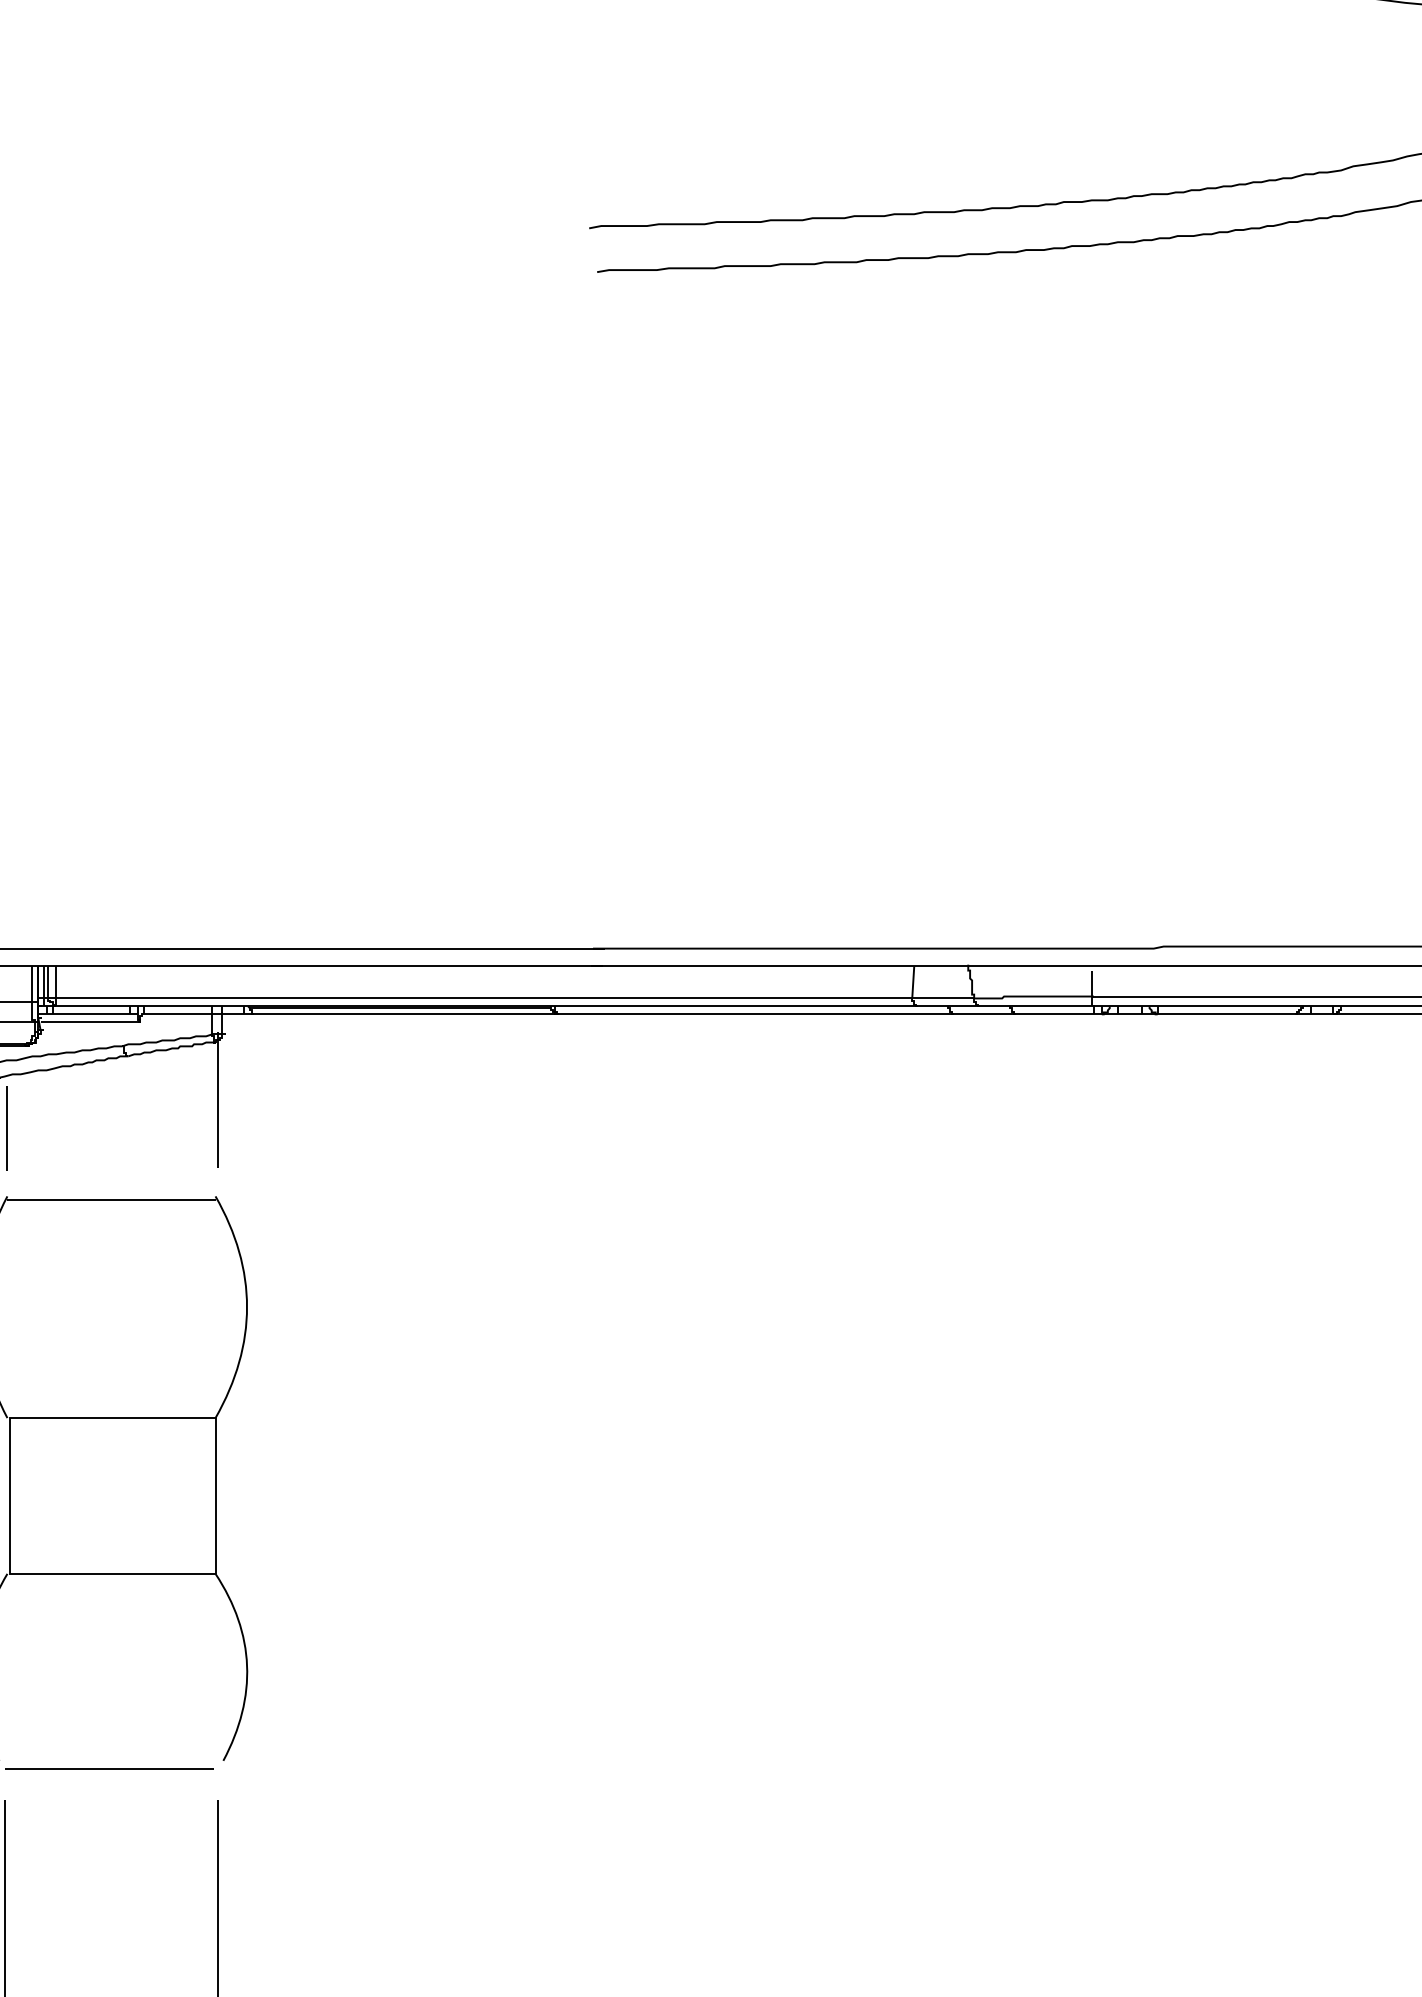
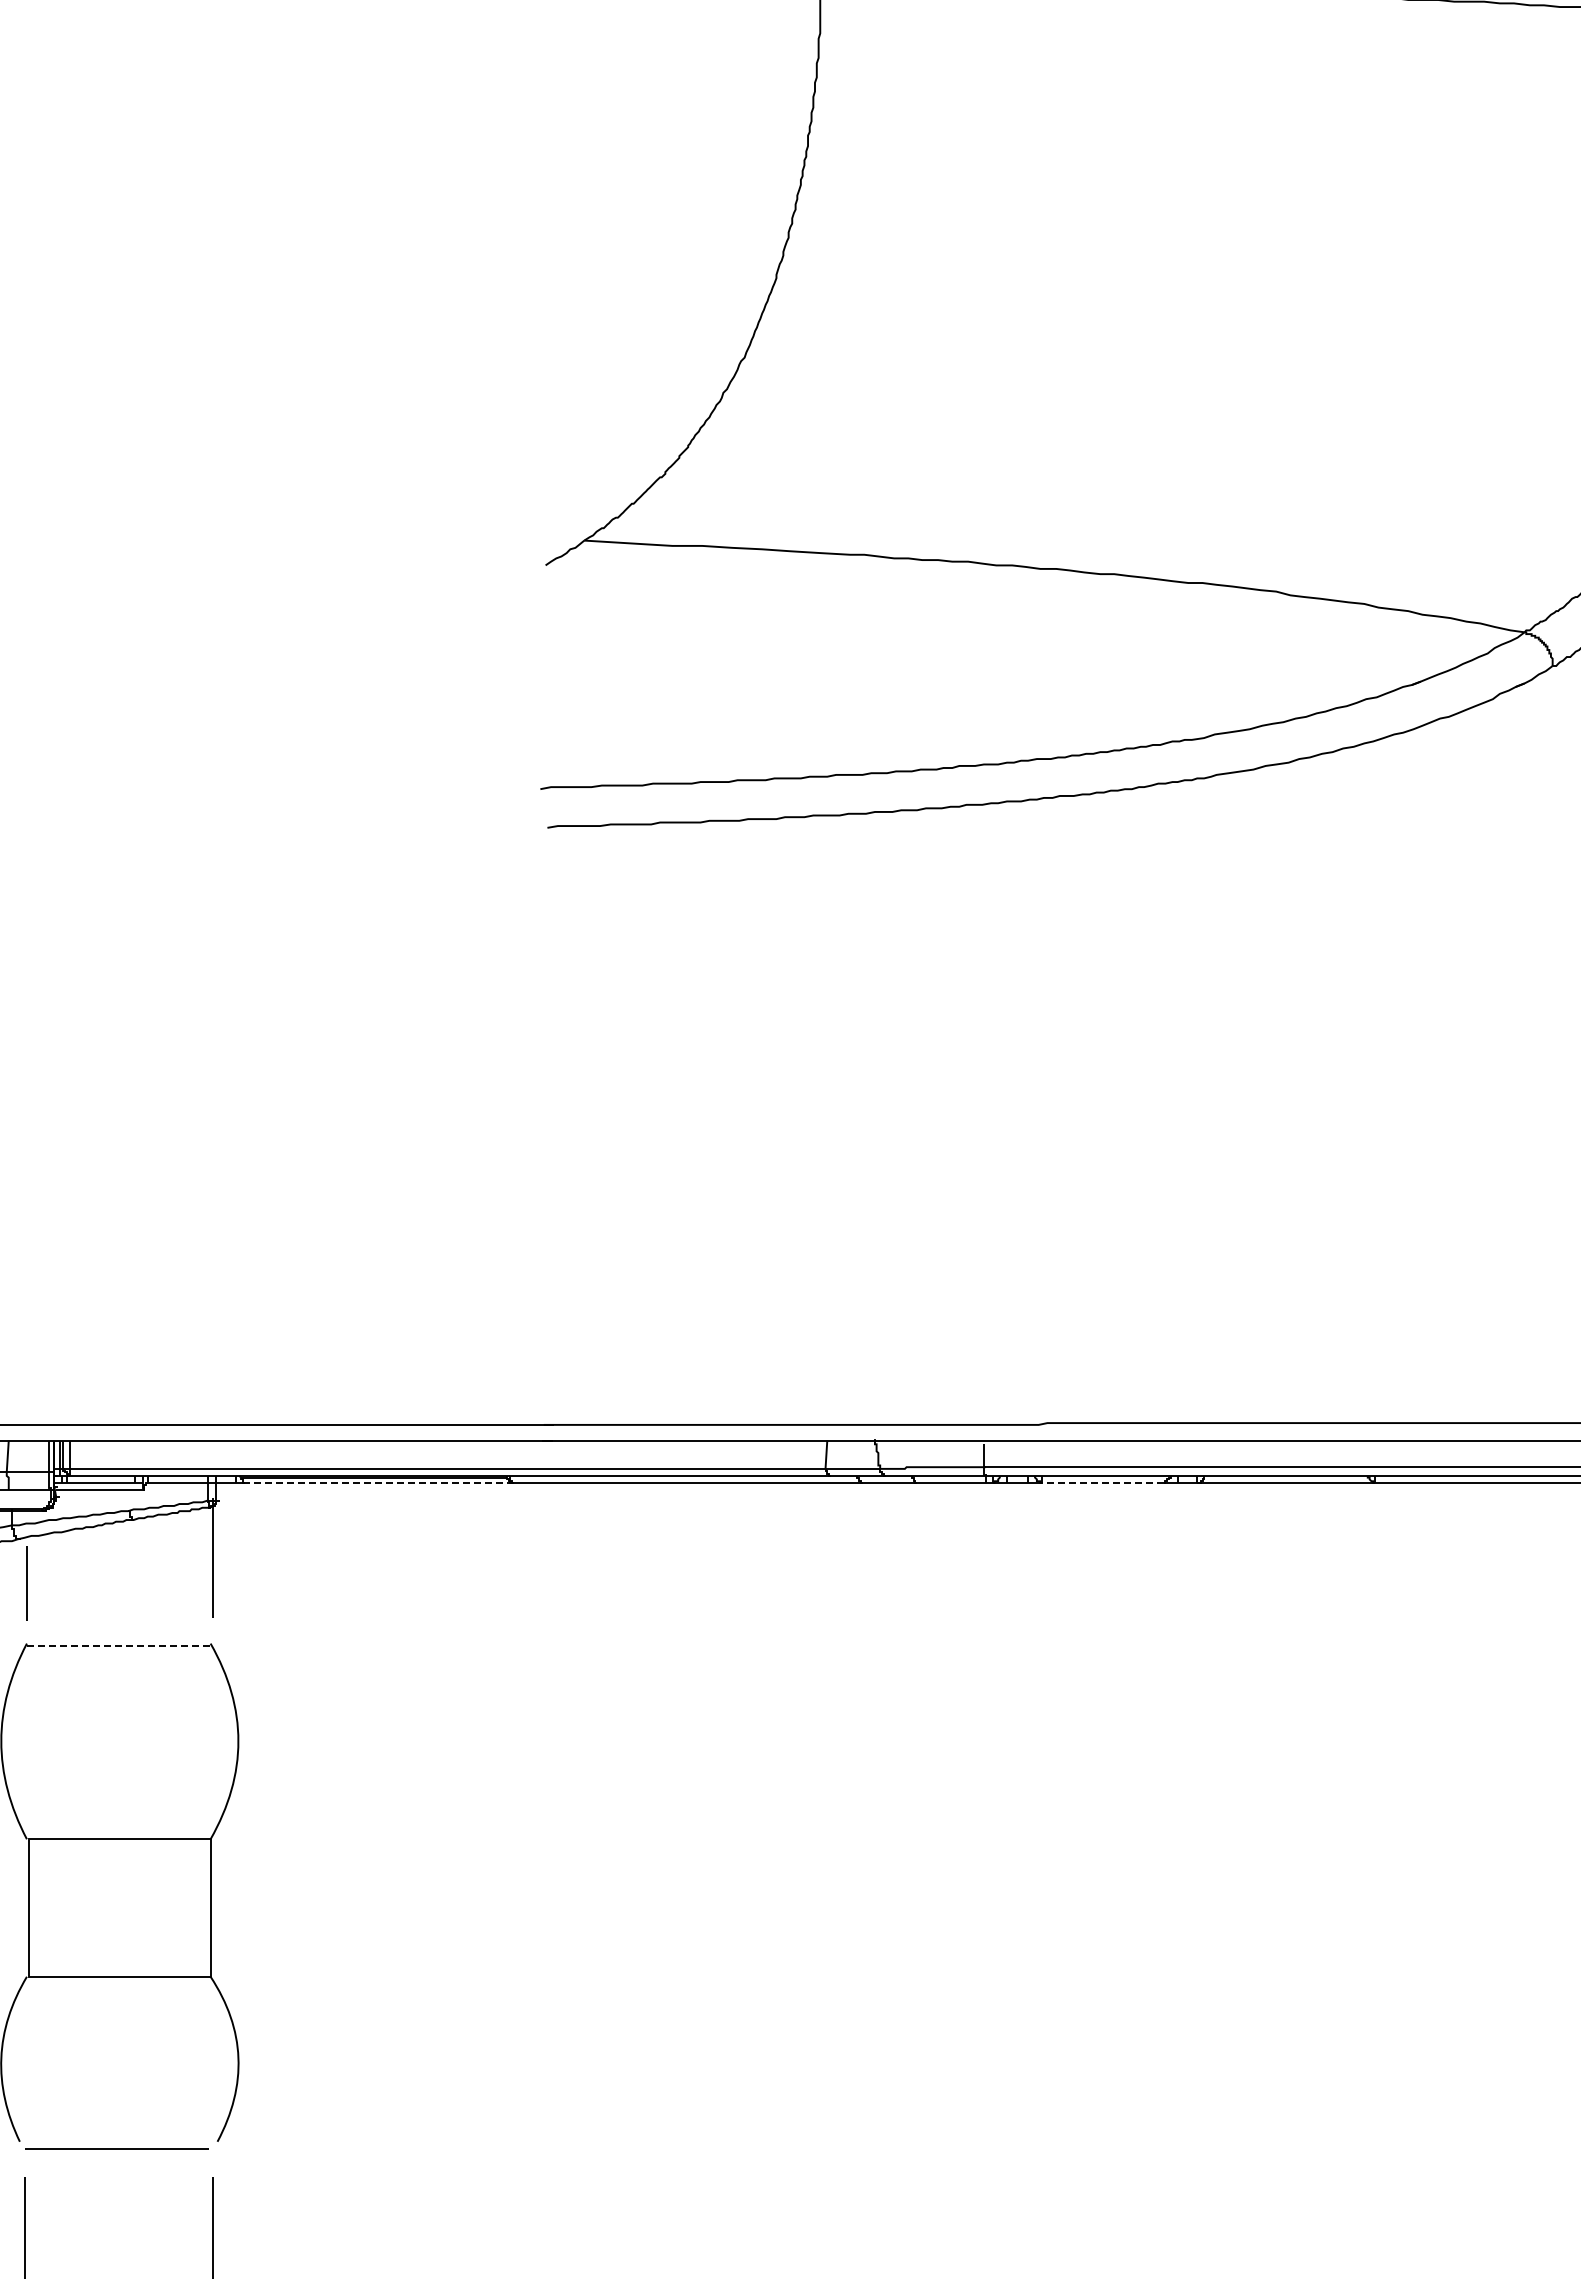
line: (406, 1013) -> (379, 1482), solid -> dashed
line: (1226, 1013) -> (1102, 1482), solid -> dashed
line: (111, 1199) -> (118, 1646), solid -> dashed

